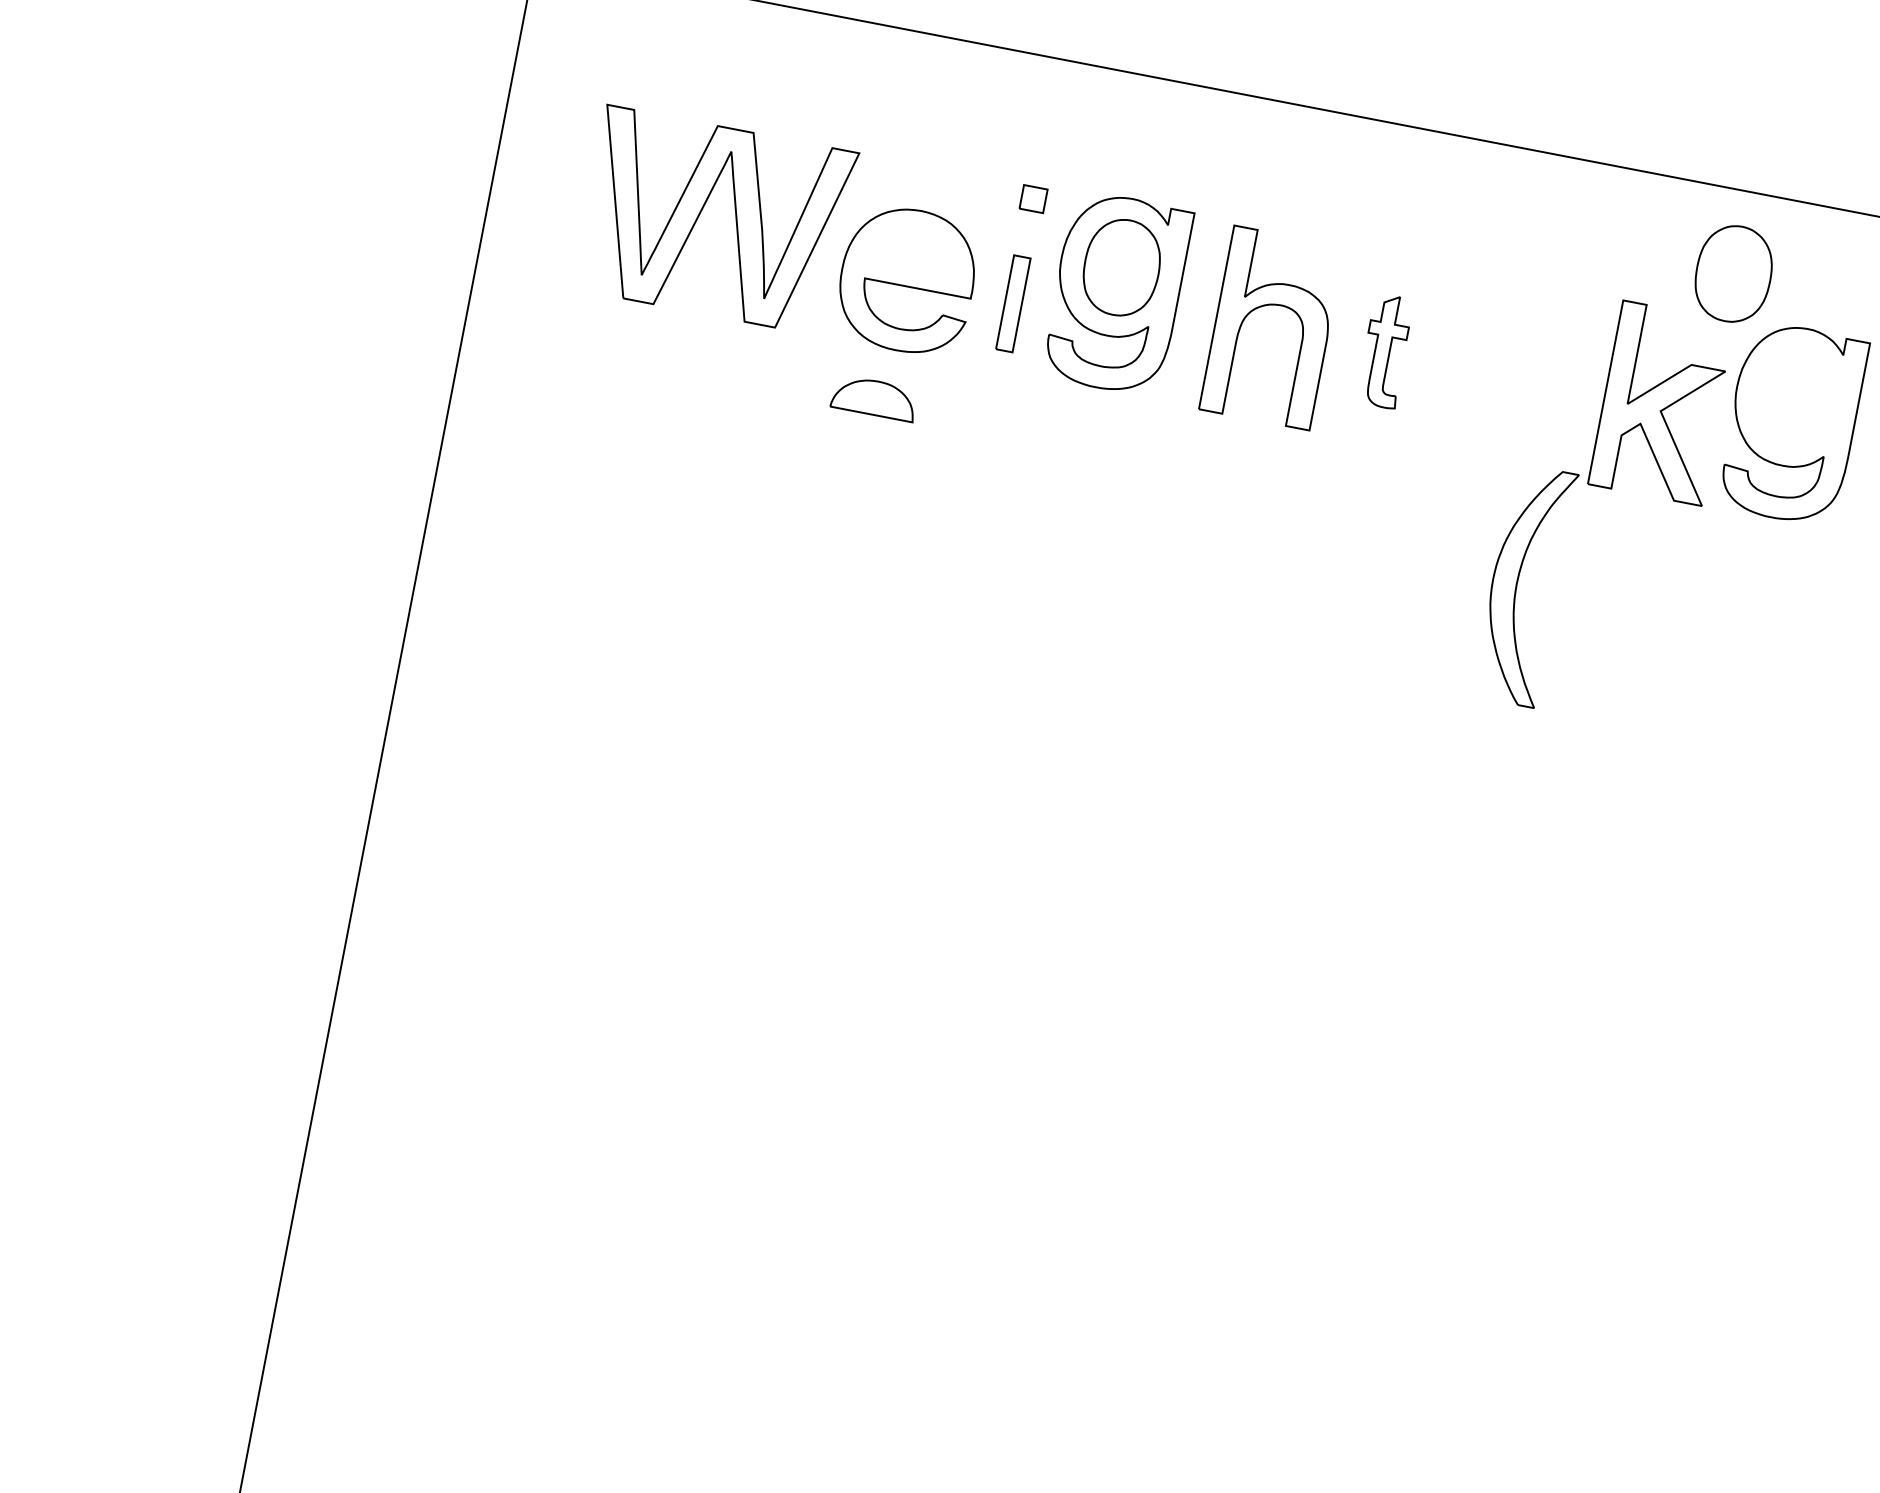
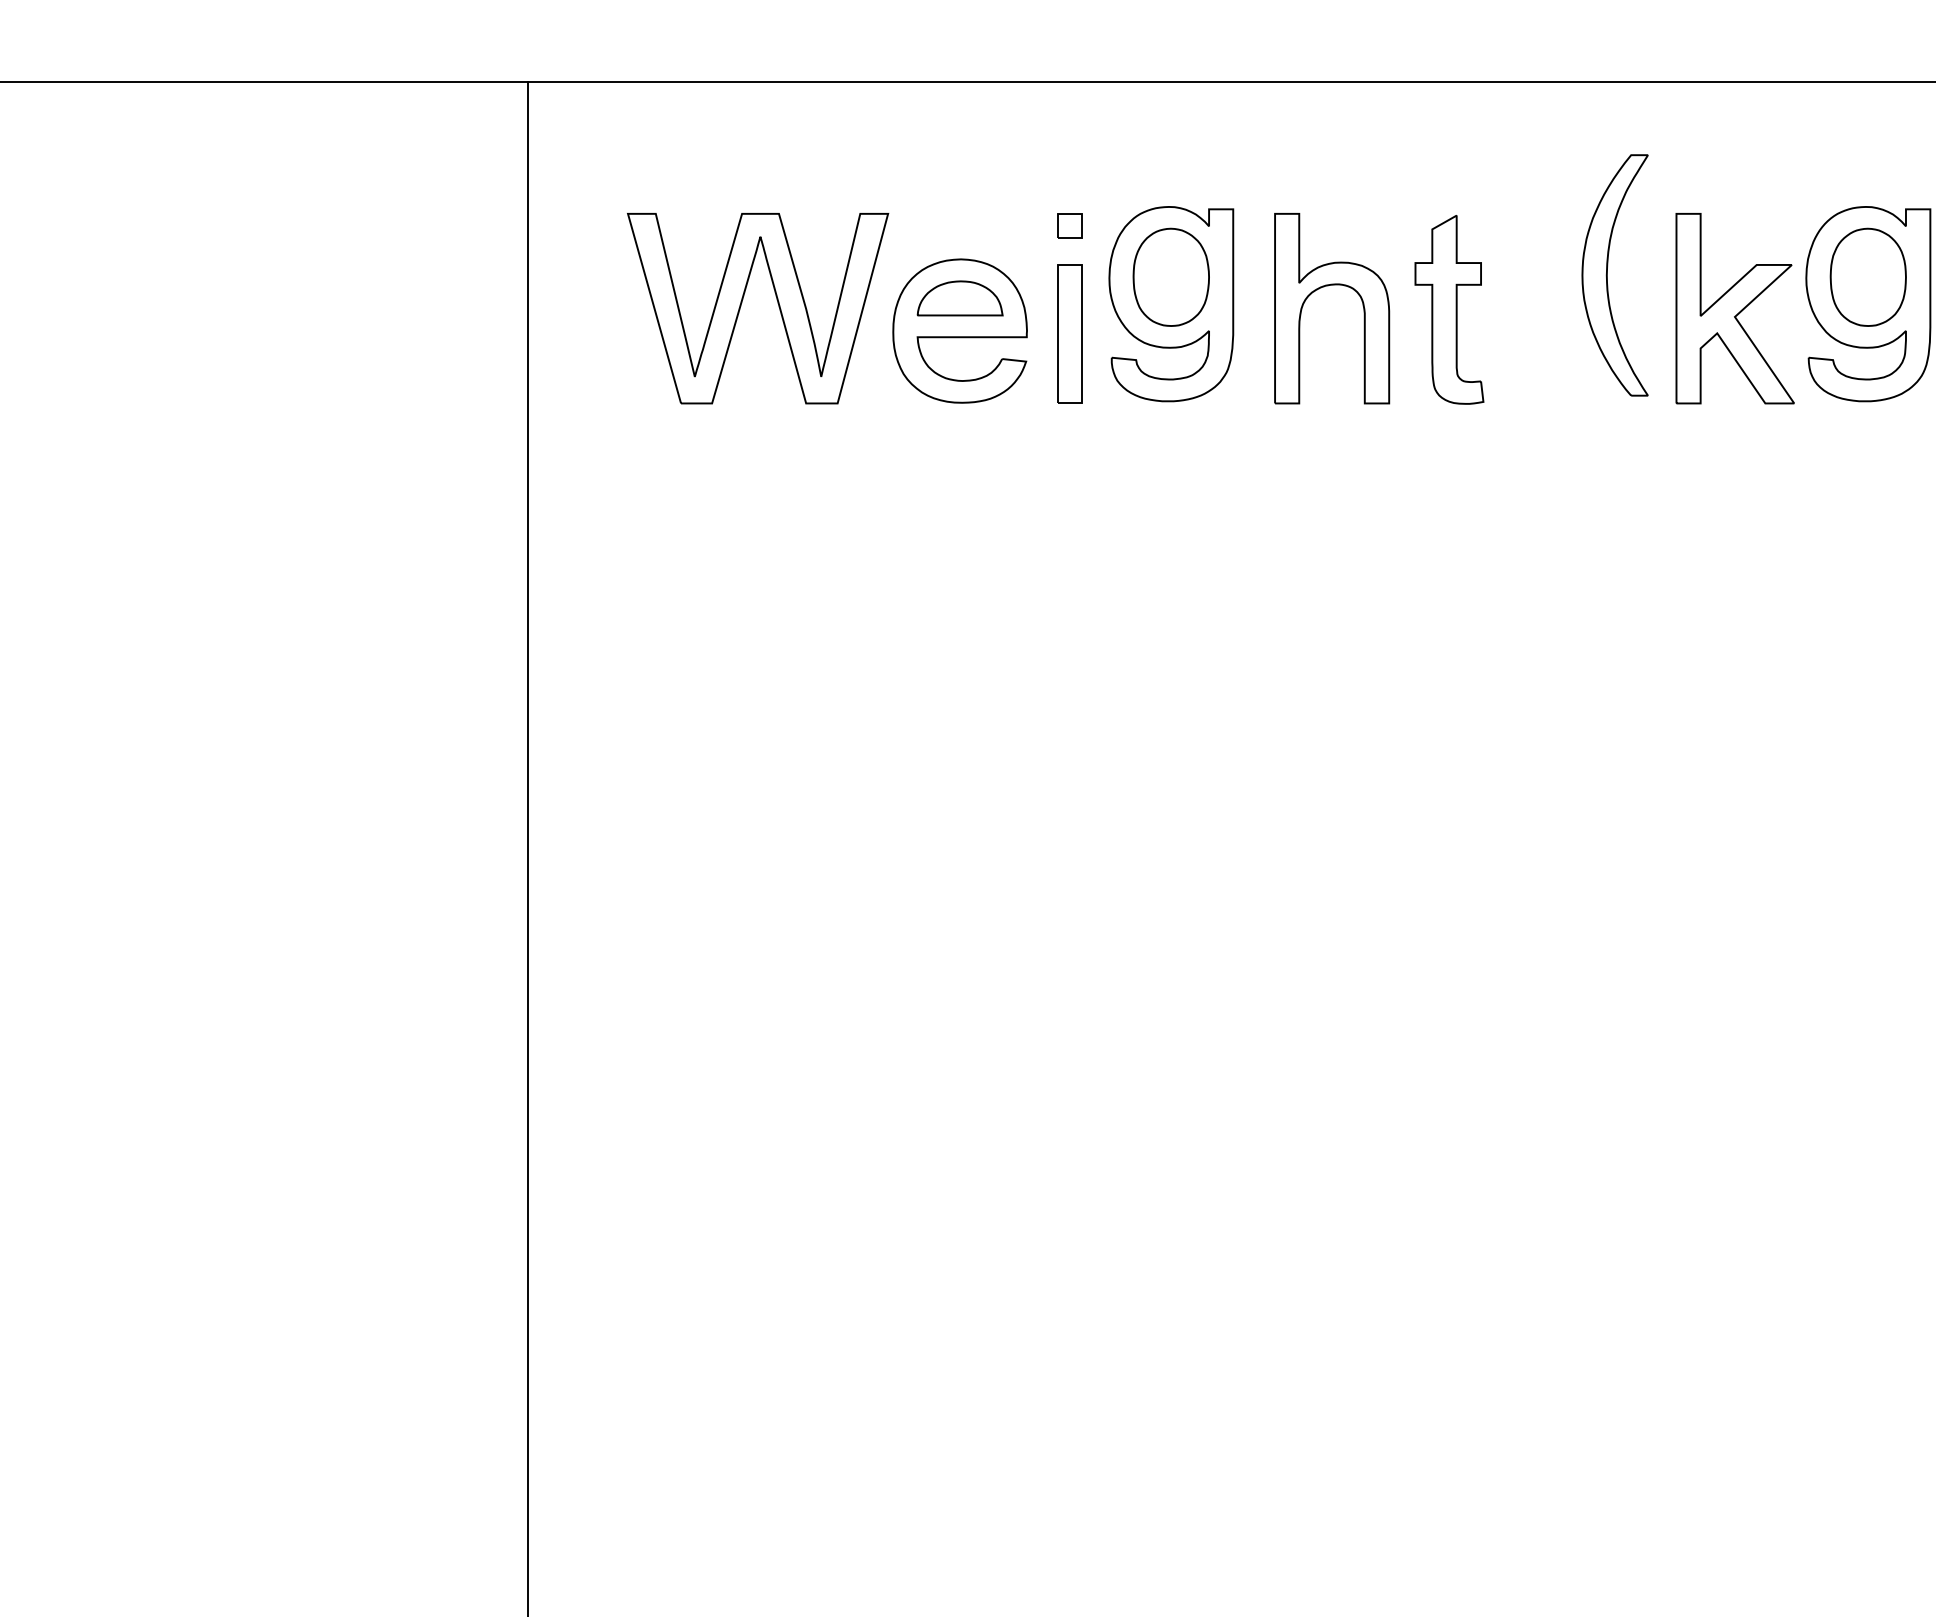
part: (1733, 272) -> (1867, 276), moved
part: (1012, 303) -> (1069, 333), size x1.43
part: (1385, 350) -> (1449, 309), size x1.67
curve: (876, 382) -> (959, 282), moved
part: (1517, 584) -> (1607, 275), moved

